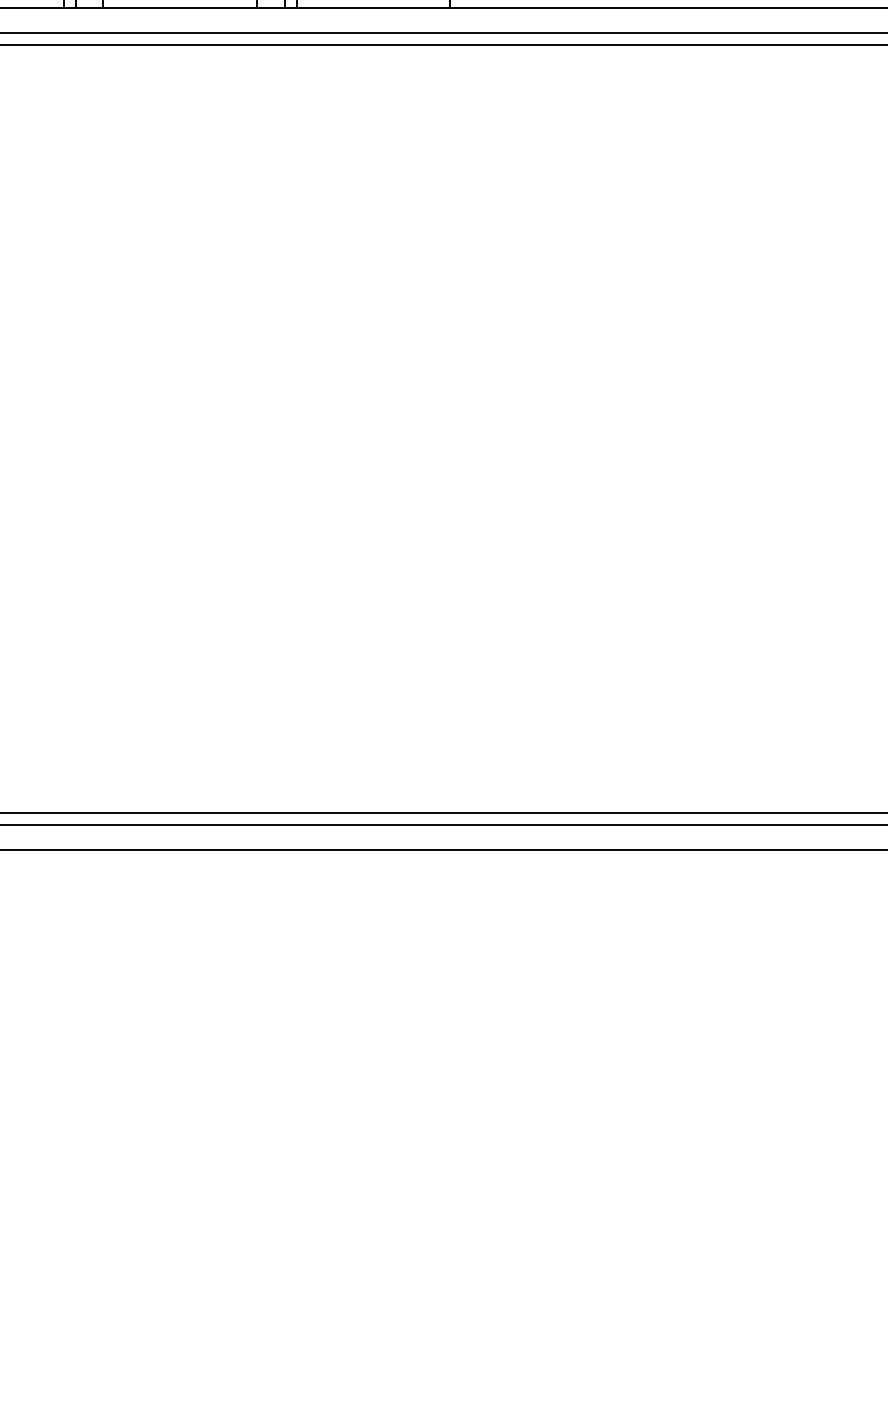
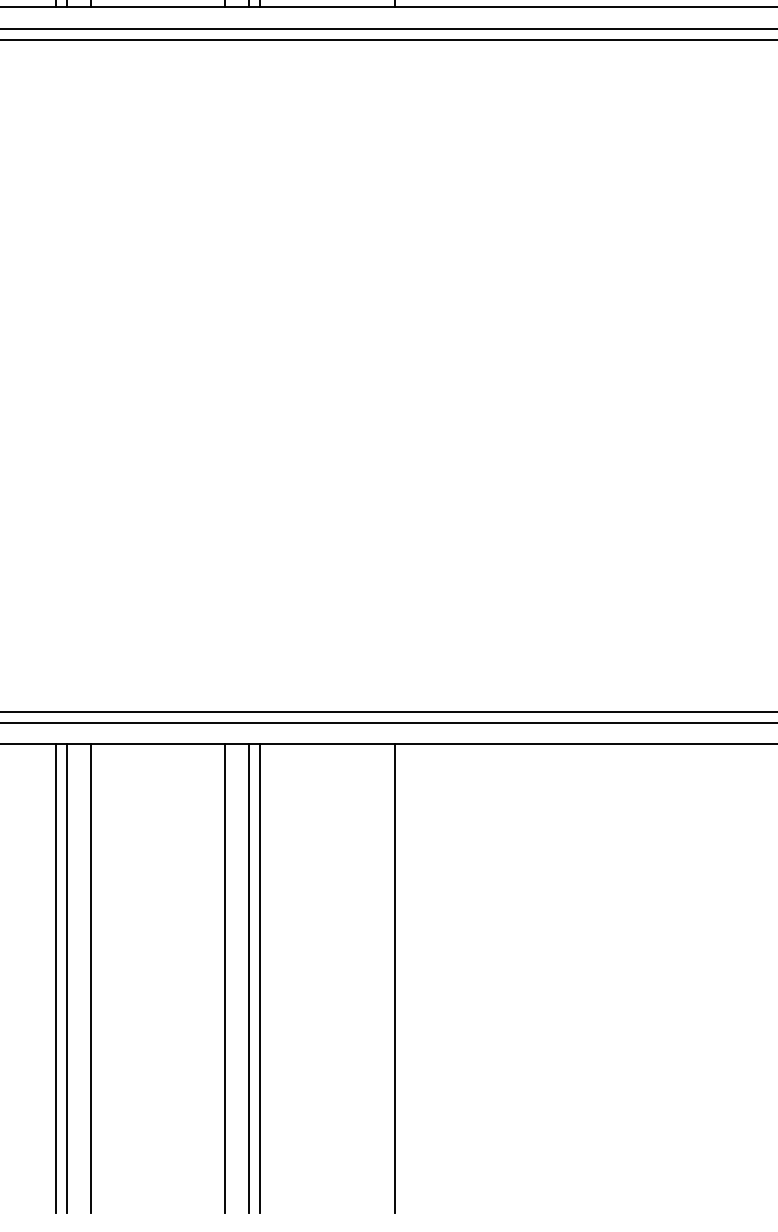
line: (63, 1116) -> (55, 977), added
line: (75, 1116) -> (66, 977), added
line: (103, 1116) -> (90, 977), added
line: (256, 1116) -> (224, 977), added
line: (284, 1116) -> (249, 977), added
line: (296, 1116) -> (259, 977), added
line: (450, 1116) -> (394, 977), added

